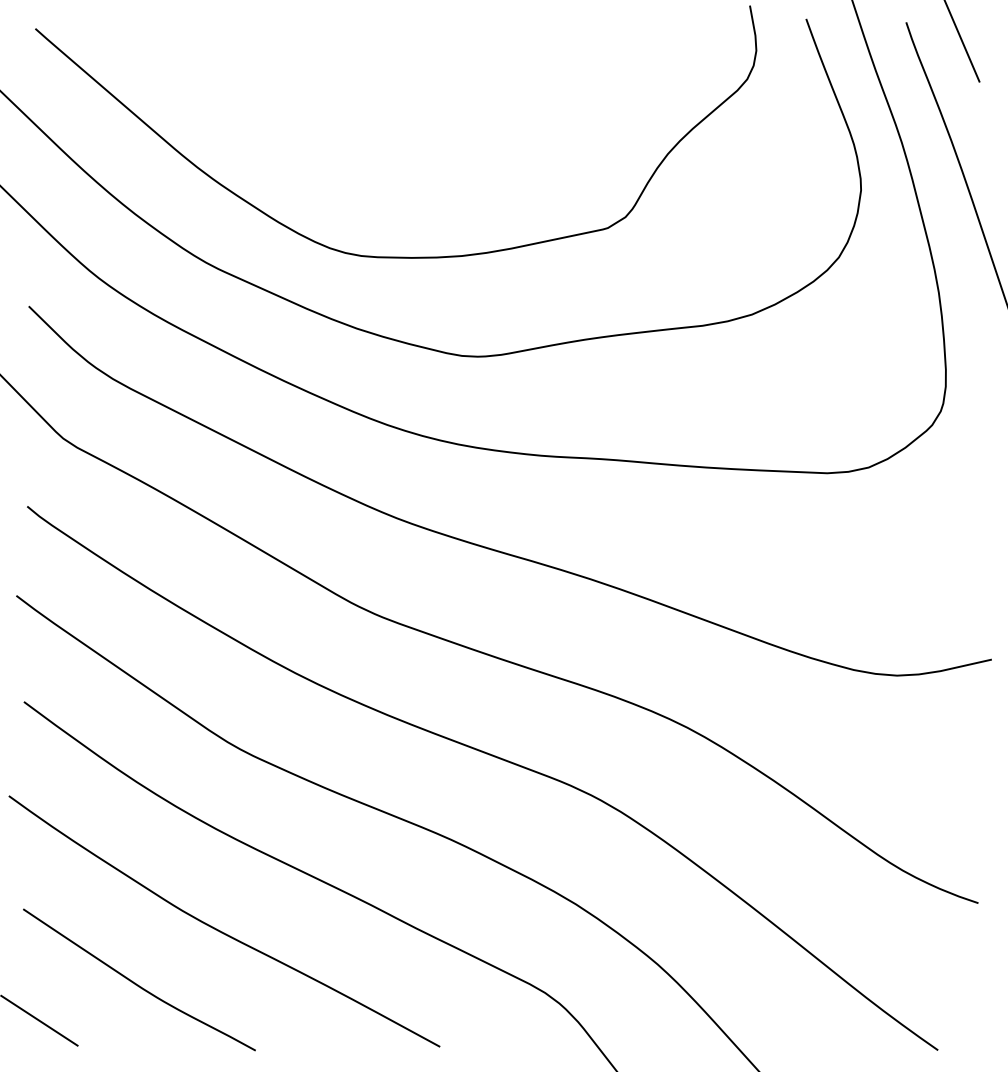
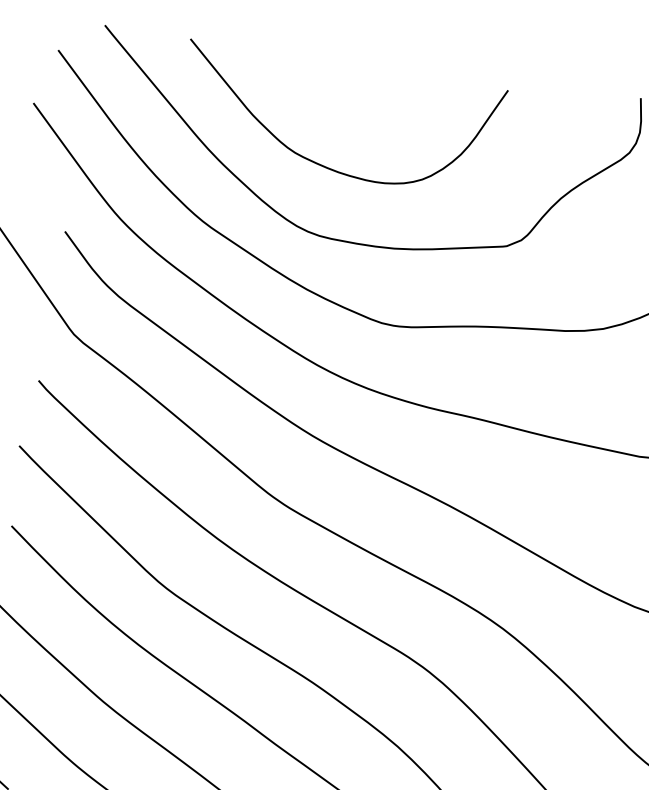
curve: (348, 162) -> (321, 164), added

